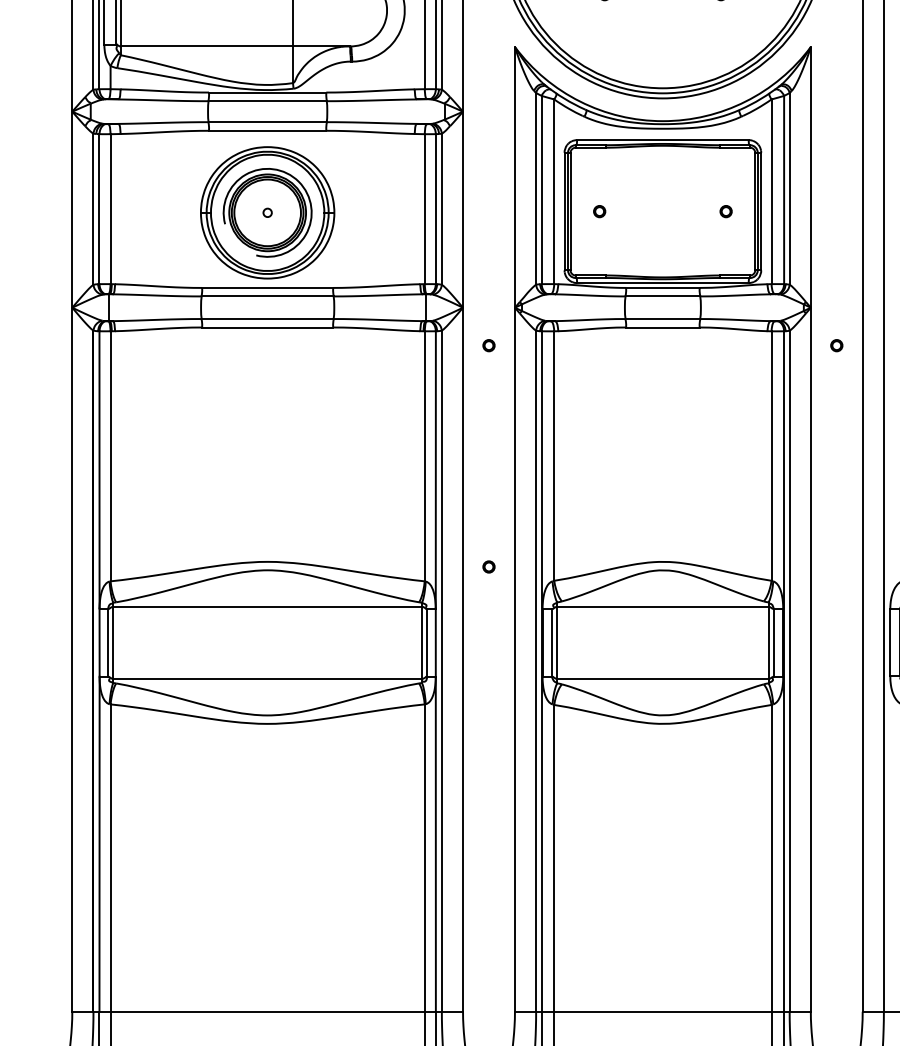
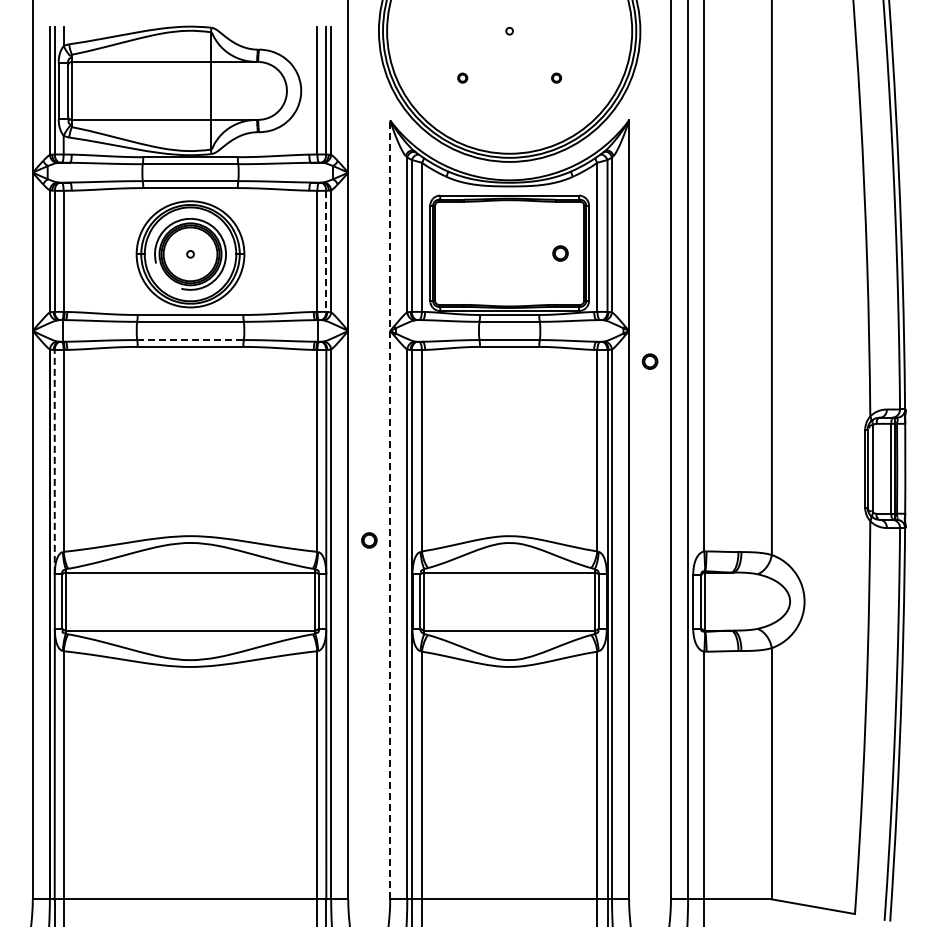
line: (436, 209) -> (326, 251), solid -> dashed
part: (599, 210) -> (458, 252), removed
part: (725, 210) -> (560, 252), size x1.6
line: (268, 319) -> (191, 340), solid -> dashed
part: (488, 345) -> (368, 361), removed
part: (836, 345) -> (649, 361), size x1.6
line: (99, 469) -> (54, 461), solid -> dashed
line: (515, 528) -> (390, 509), solid -> dashed
part: (488, 566) -> (368, 539), size x1.6

